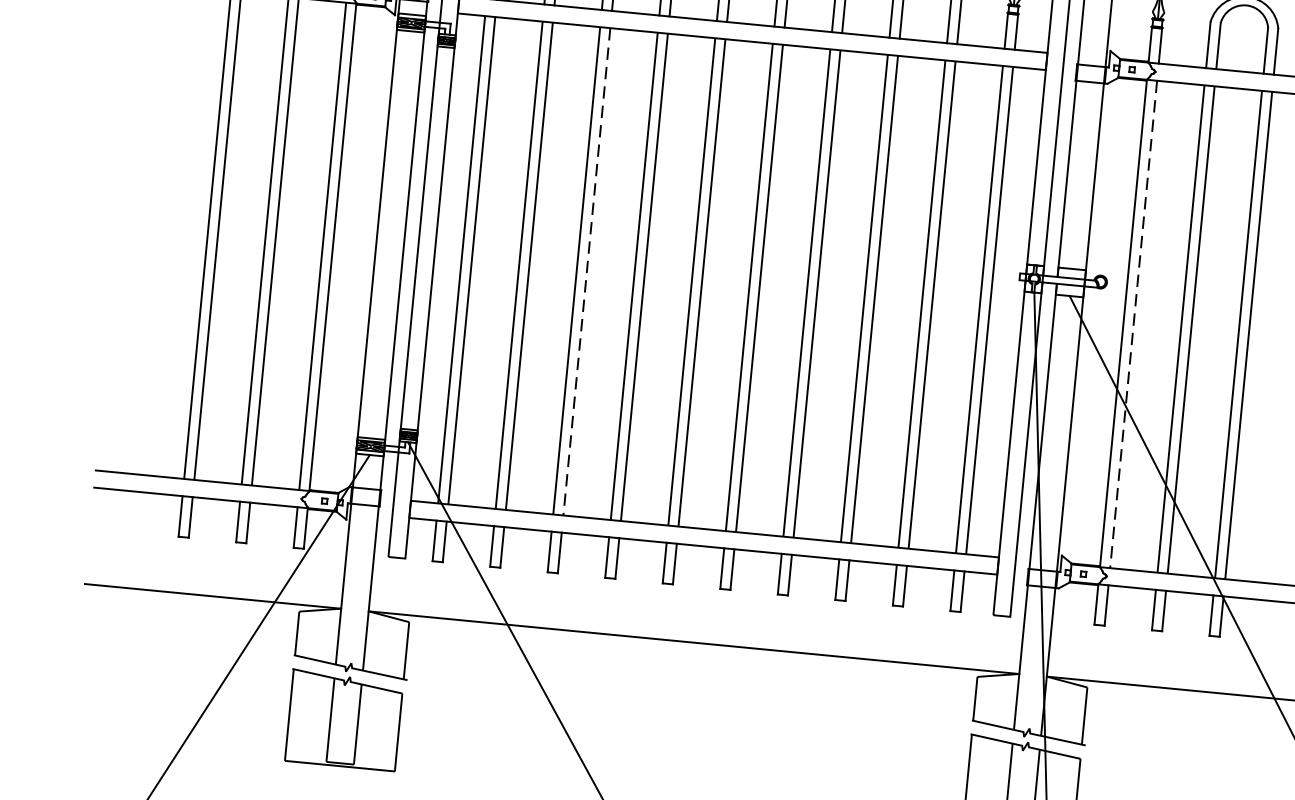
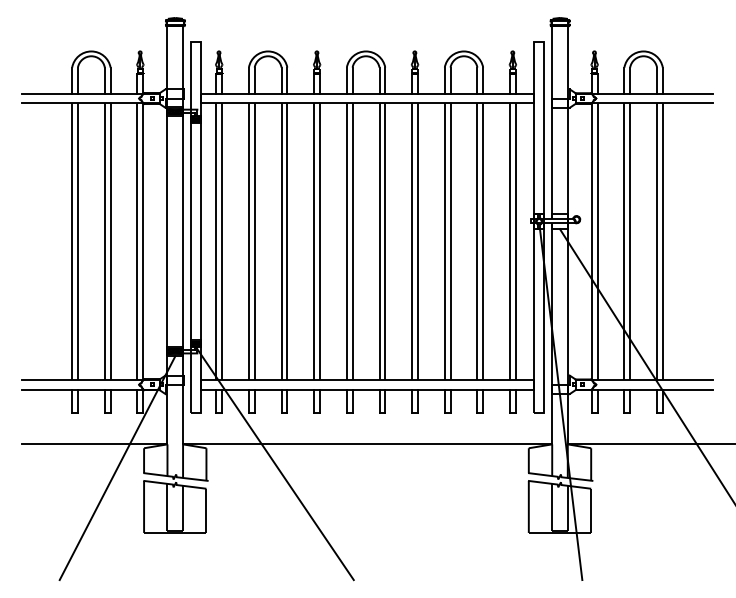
line: (587, 273) -> (287, 242), dashed -> solid
line: (1133, 325) -> (597, 242), dashed -> solid

